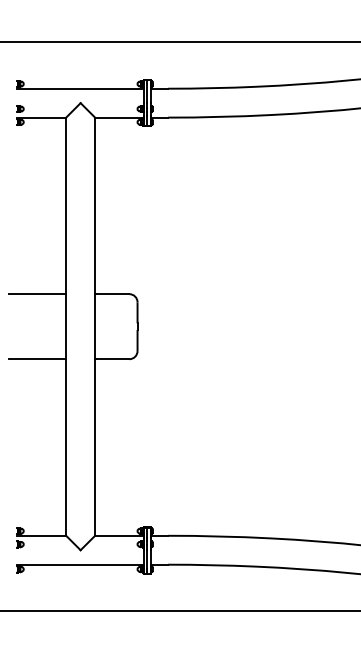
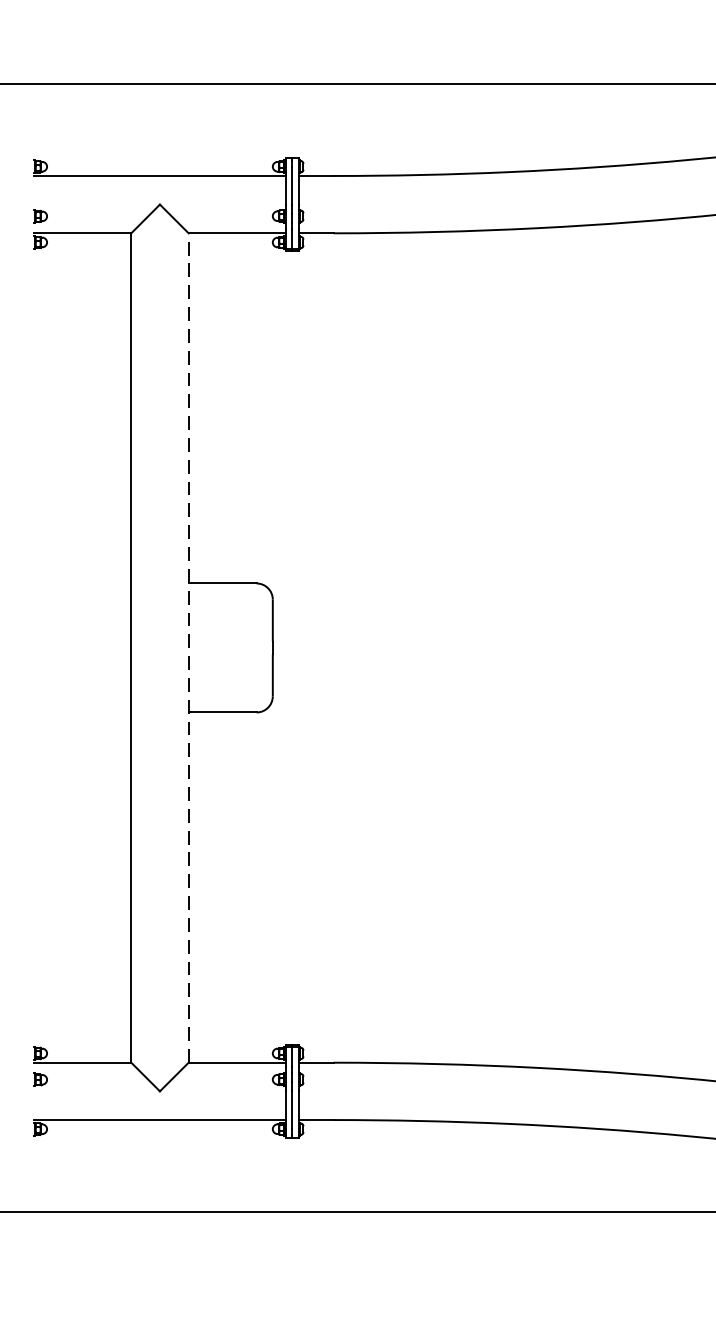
line: (37, 294) -> (74, 584), removed
line: (95, 326) -> (189, 647), solid -> dashed
line: (37, 359) -> (74, 713), removed

